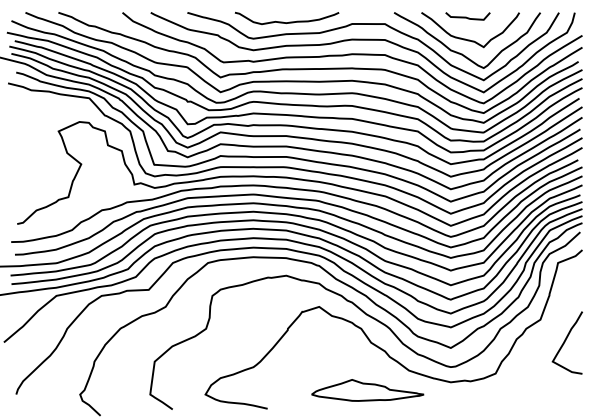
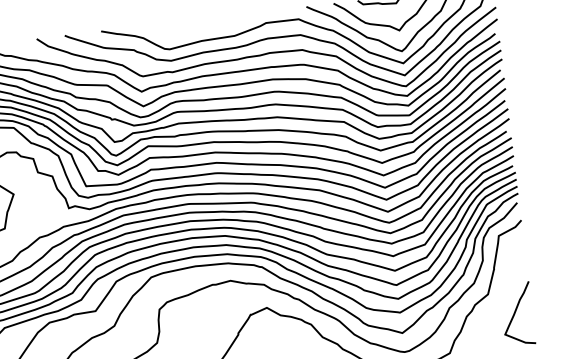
curve: (283, 21) -> (197, 28), removed

